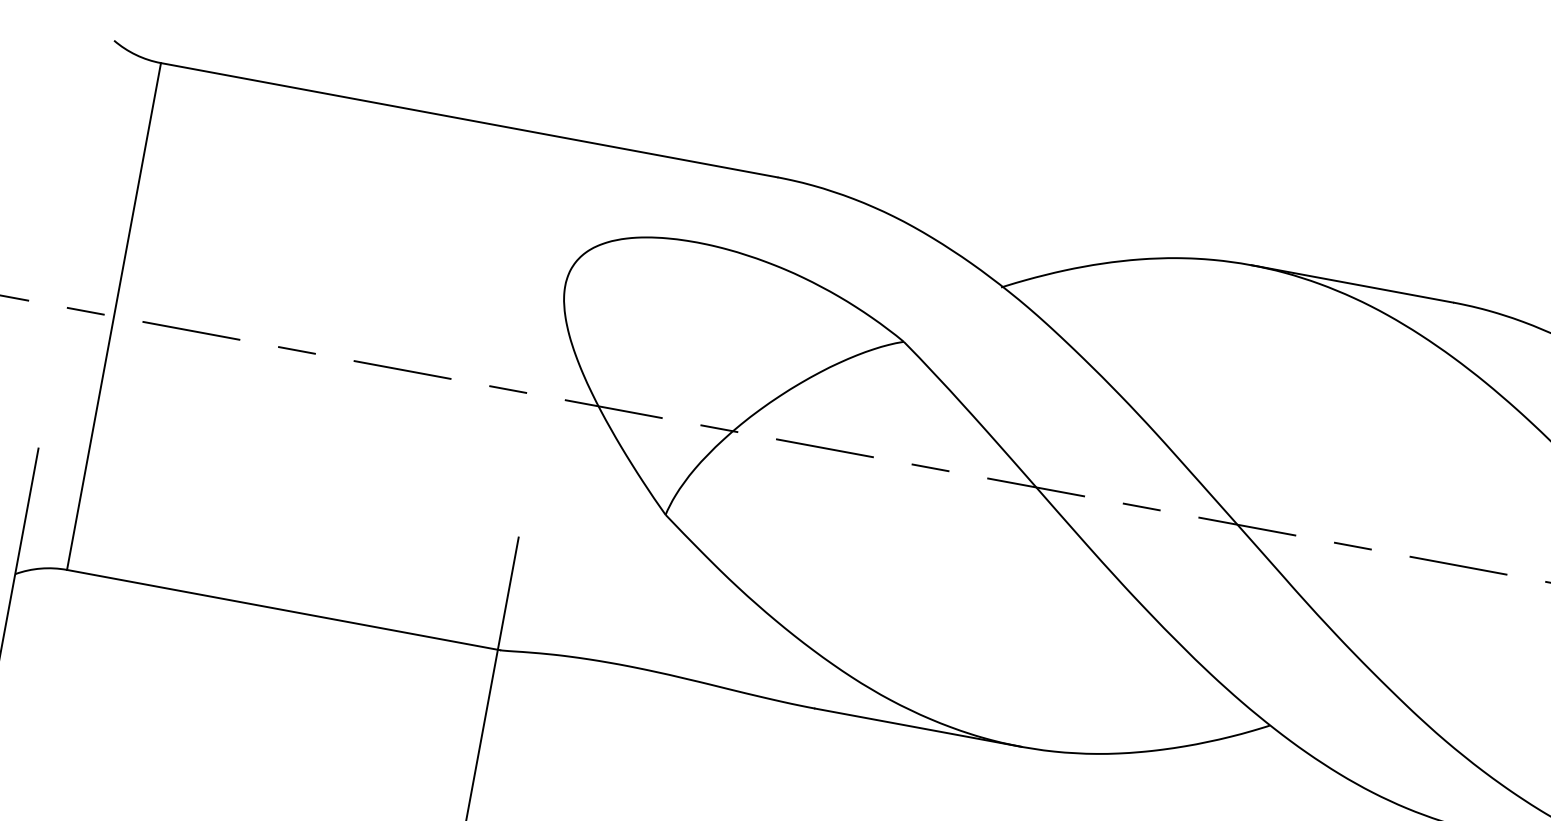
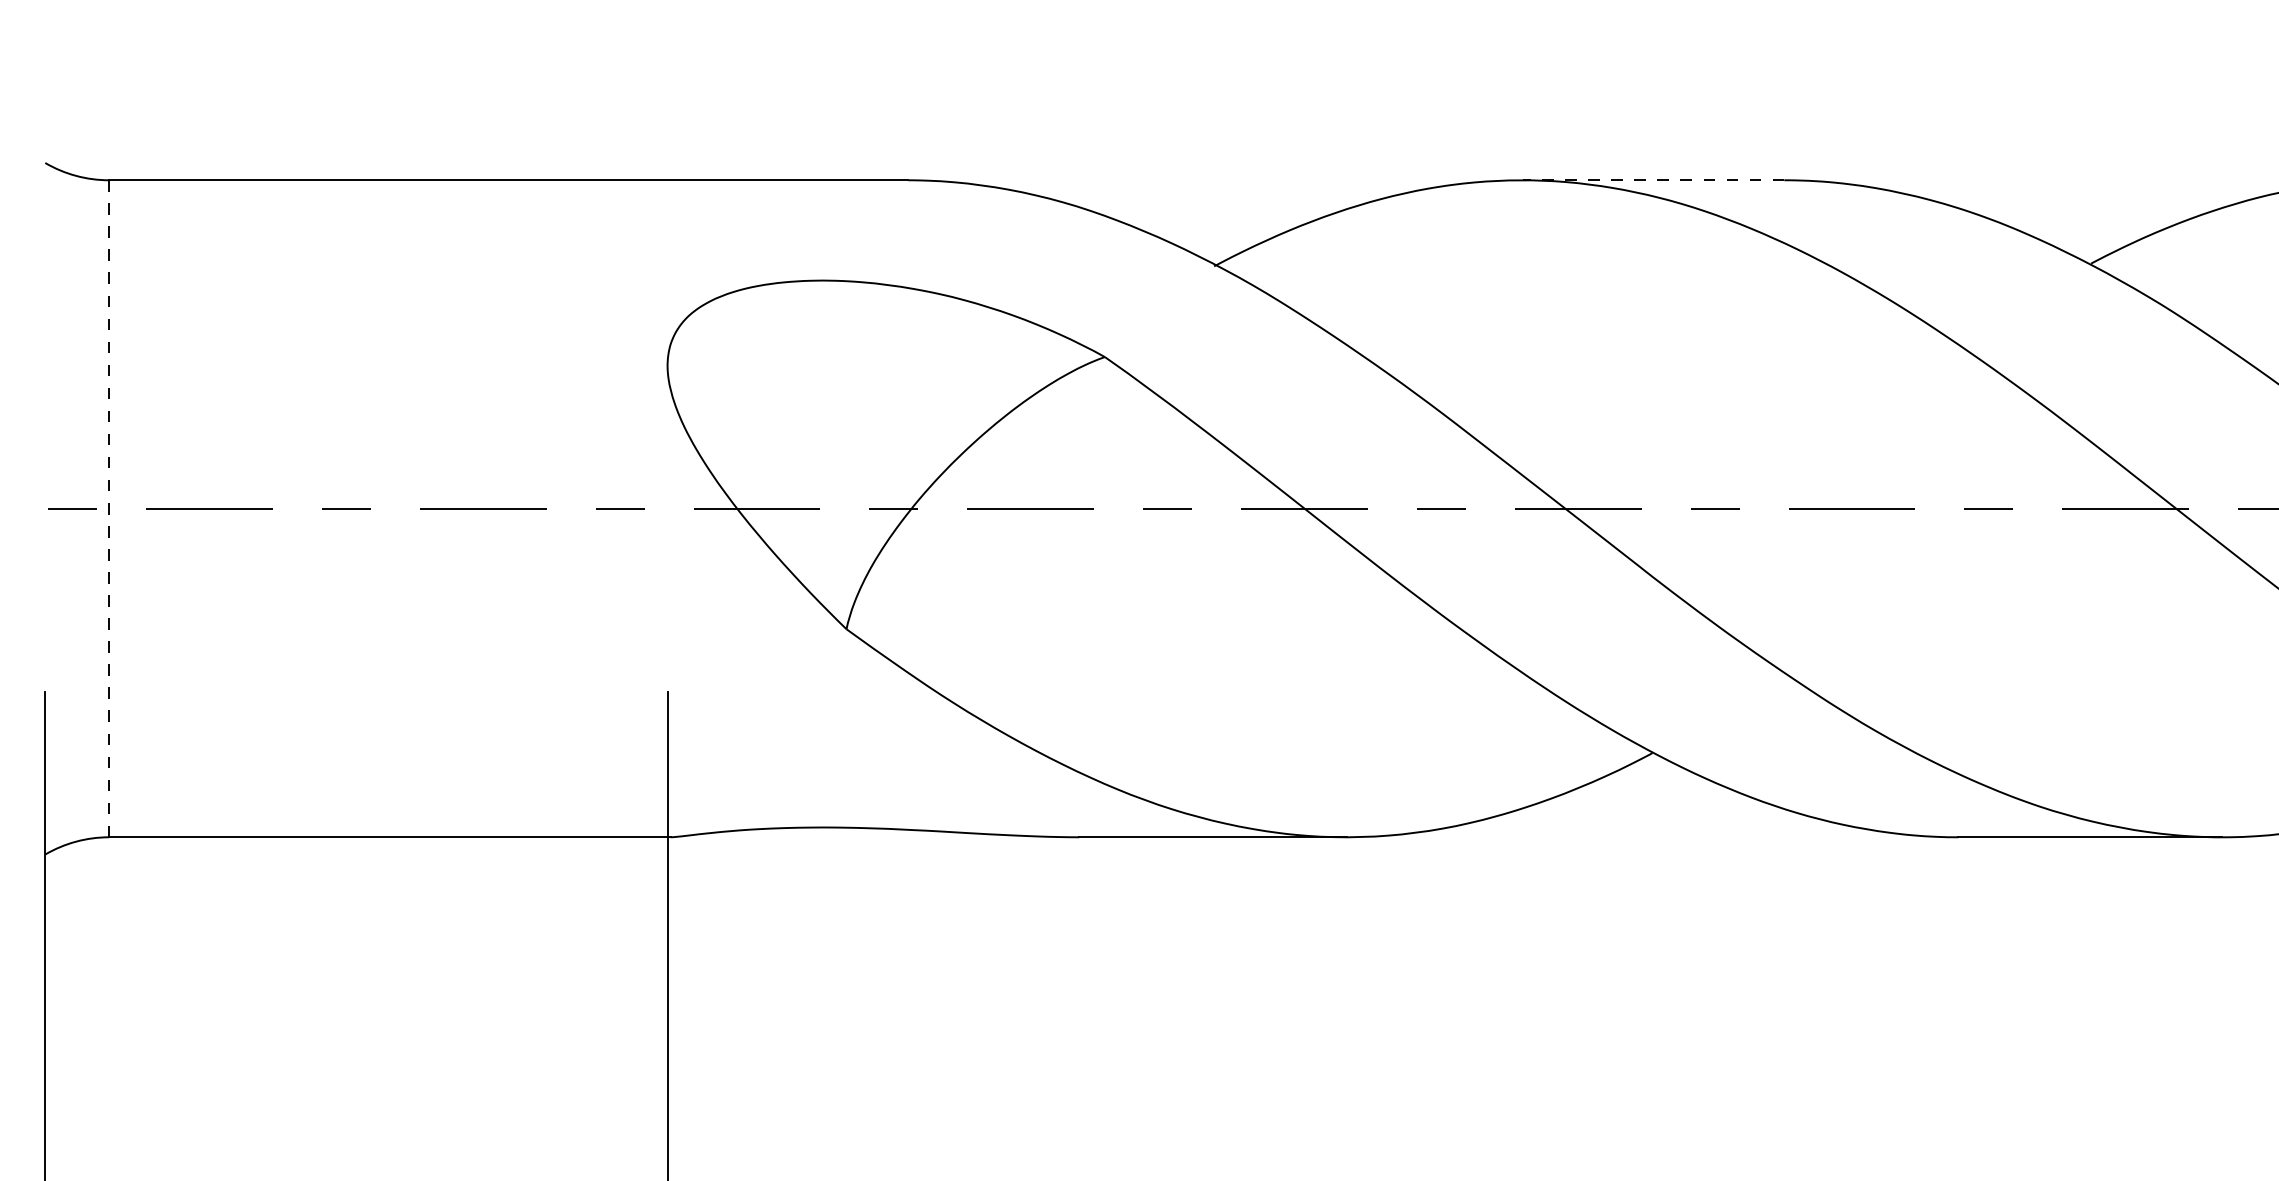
line: (1352, 284) -> (1653, 180), solid -> dashed
line: (114, 316) -> (109, 508), solid -> dashed

